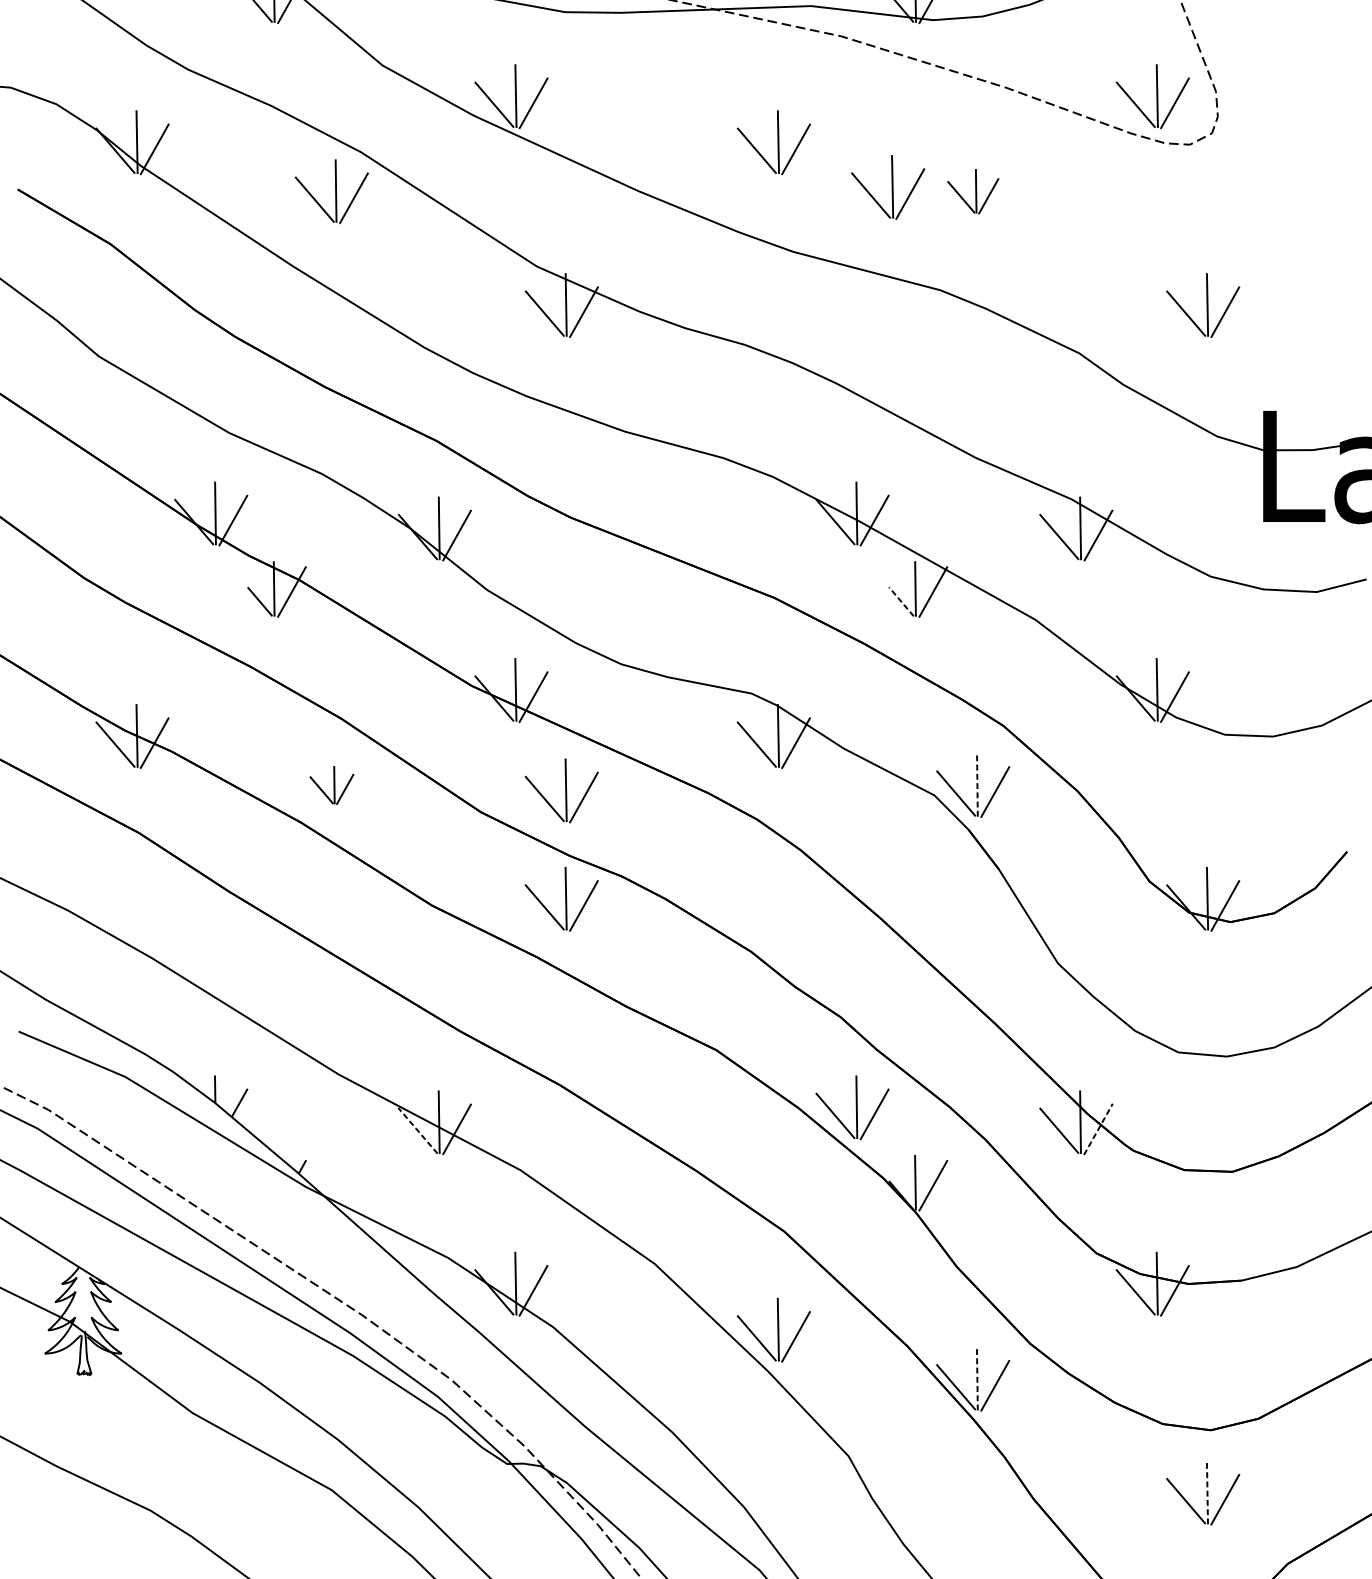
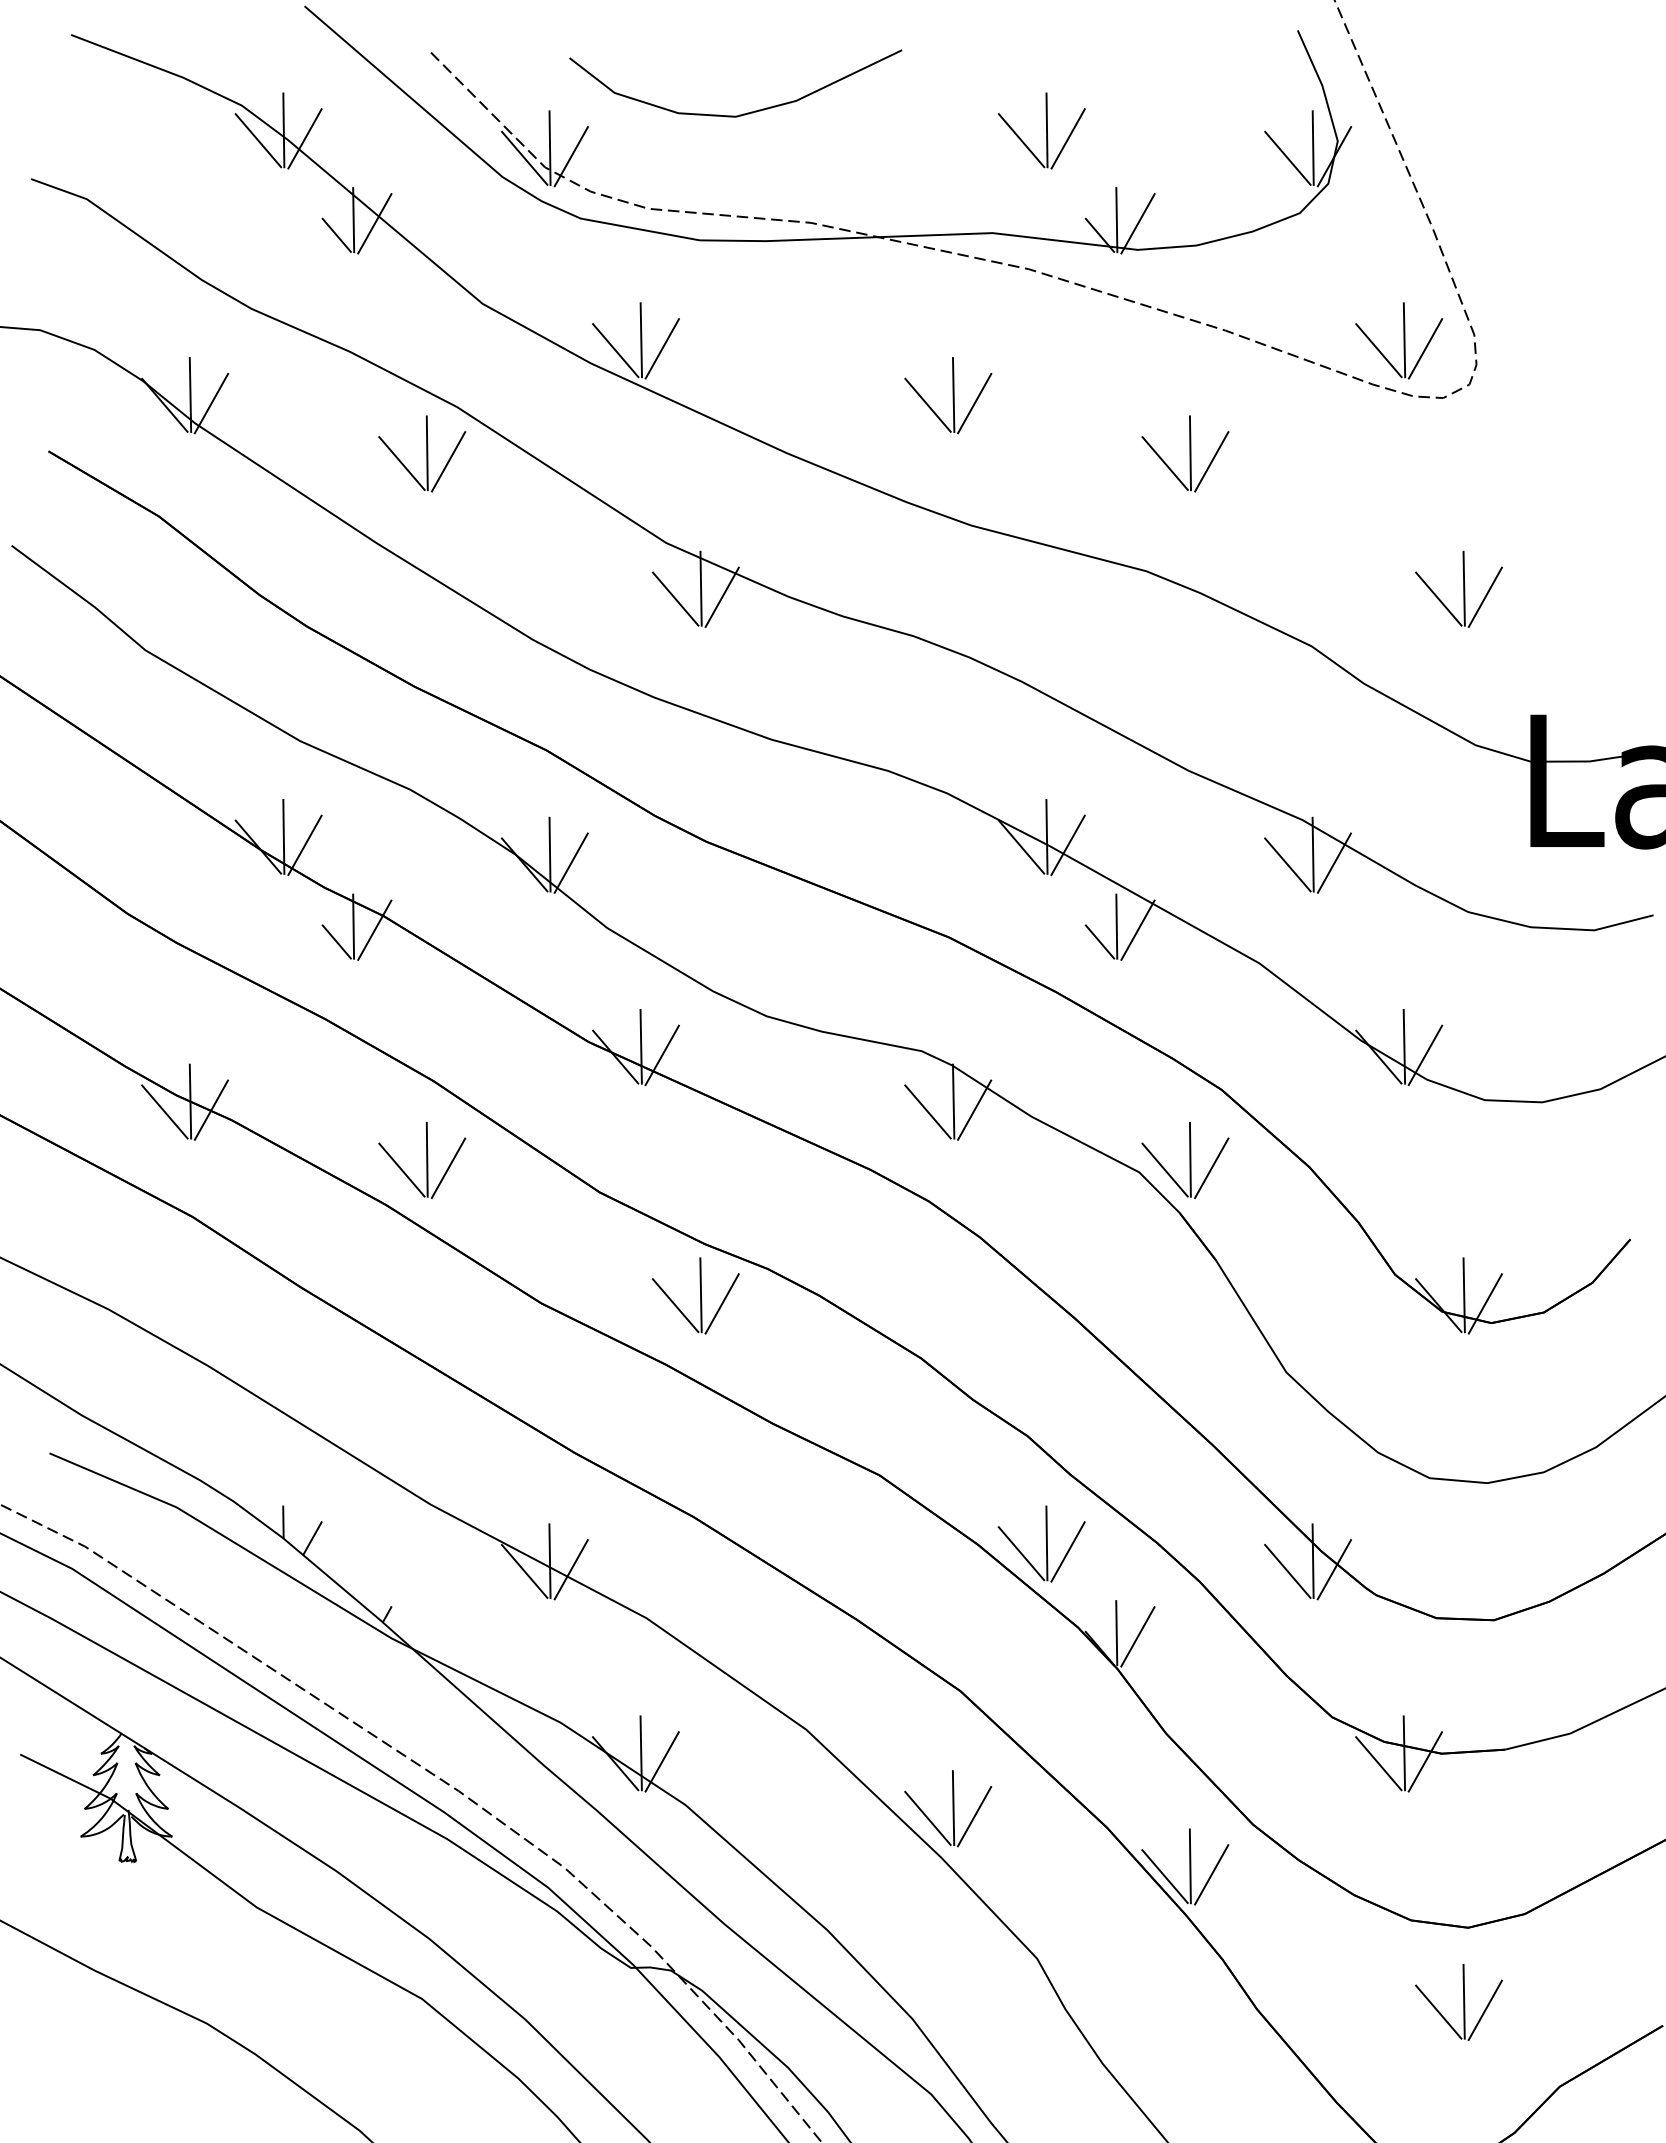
part: (888, 187) -> (1084, 448), removed
part: (973, 191) -> (1185, 453), size x1.43
line: (901, 601) -> (1100, 941), dashed -> solid
line: (977, 784) -> (1190, 1159), dashed -> solid
part: (332, 785) -> (422, 1160), size x1.67
part: (561, 790) -> (695, 1166), removed
line: (1098, 1129) -> (1334, 1569), dashed -> solid
line: (417, 1130) -> (524, 1571), dashed -> solid
line: (977, 1378) -> (1190, 1866), dashed -> solid
line: (1207, 1492) -> (1464, 2001), dashed -> solid

